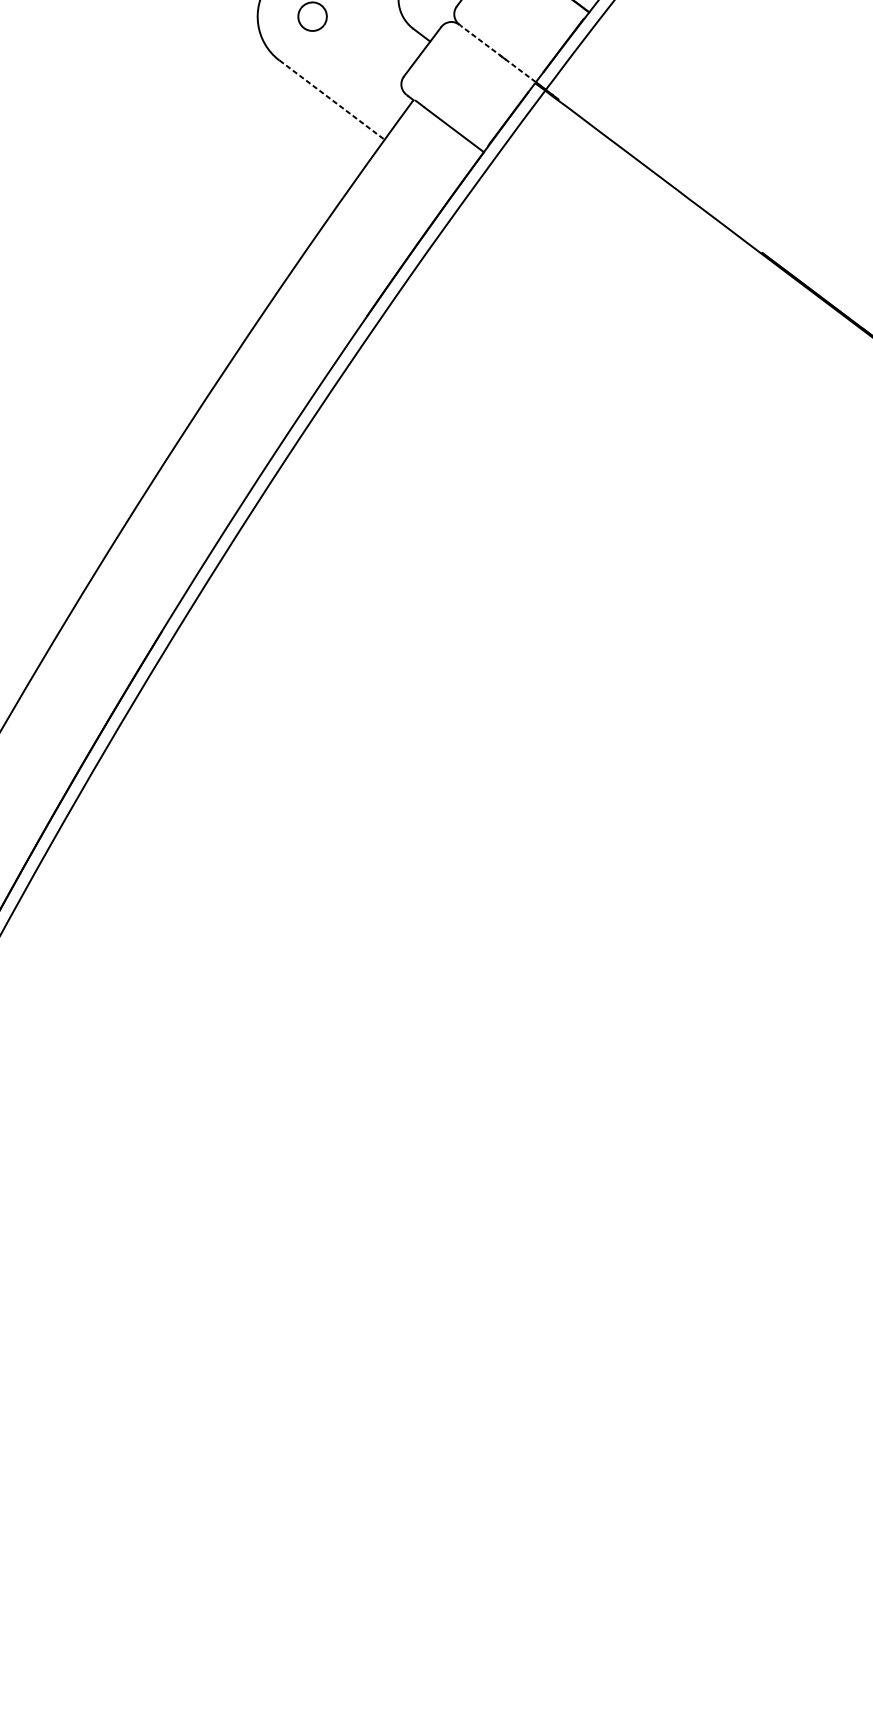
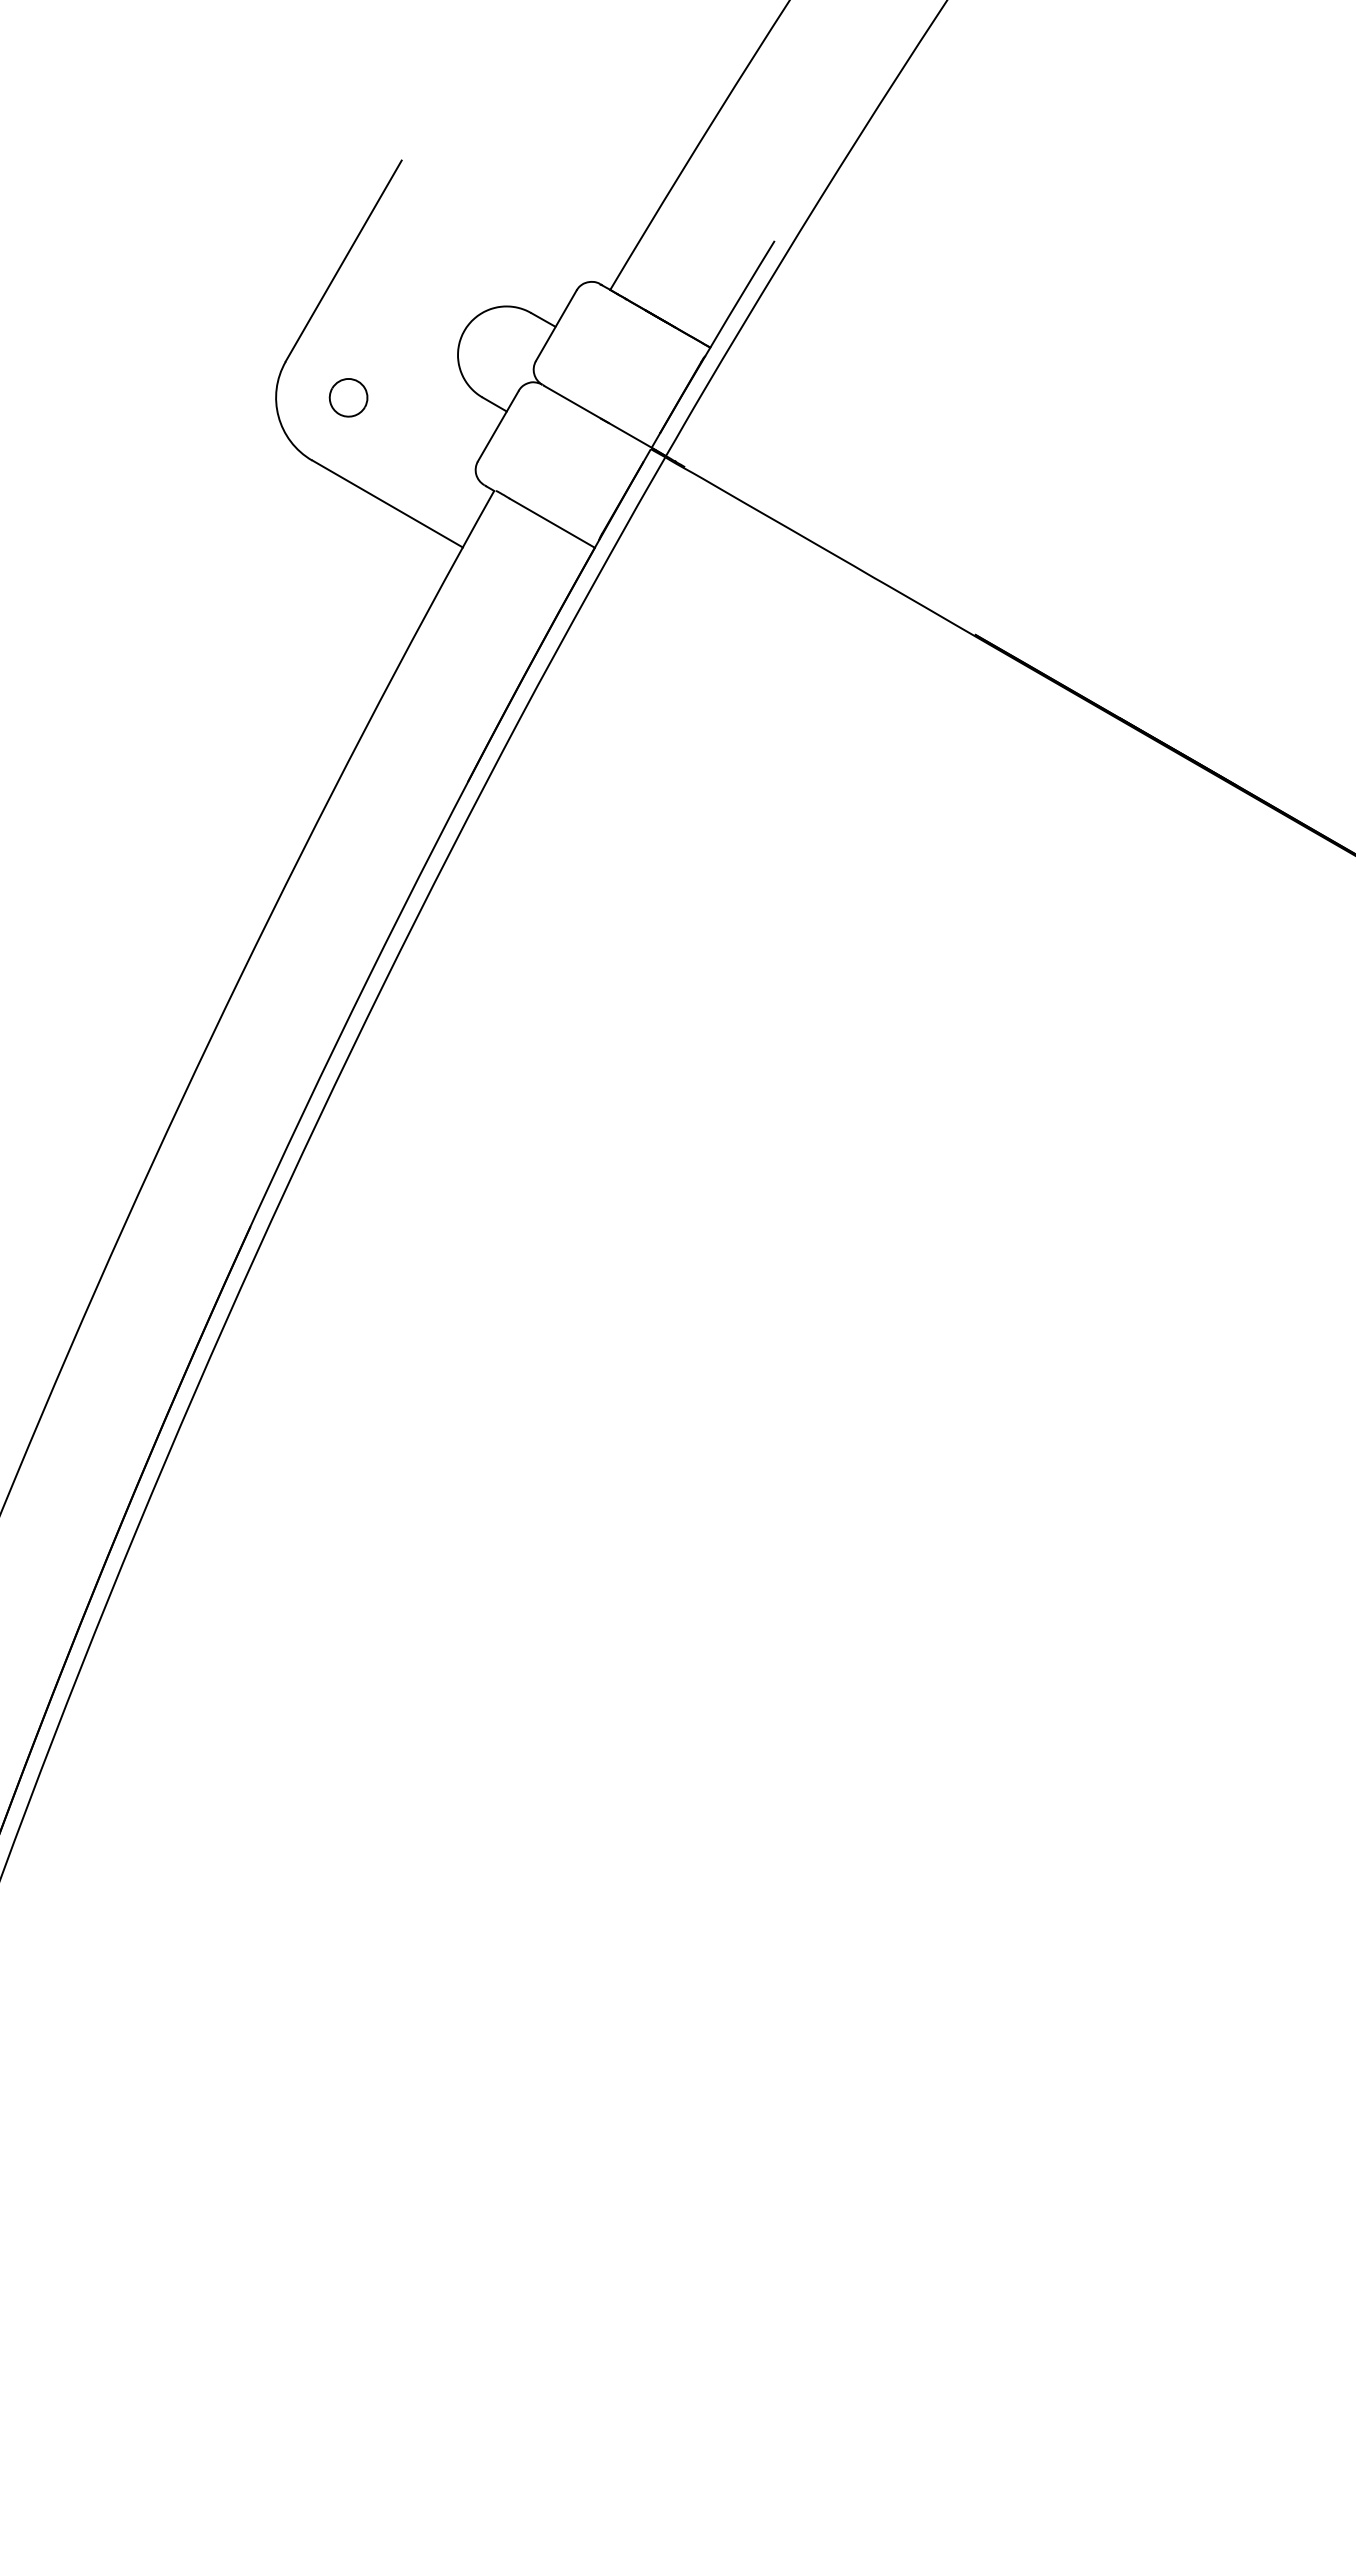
line: (498, 53) -> (598, 416), dashed -> solid
line: (332, 99) -> (387, 503), dashed -> solid

